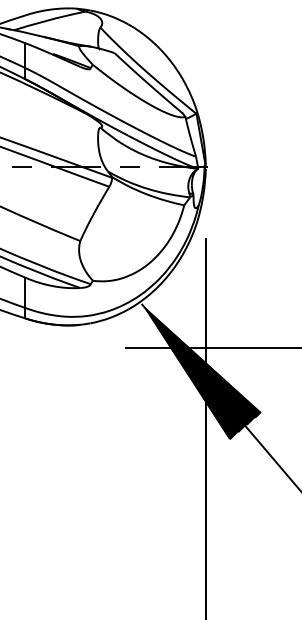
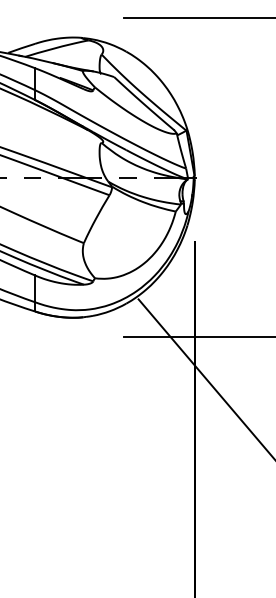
hatch: (200, 371) -> (190, 358), removed

